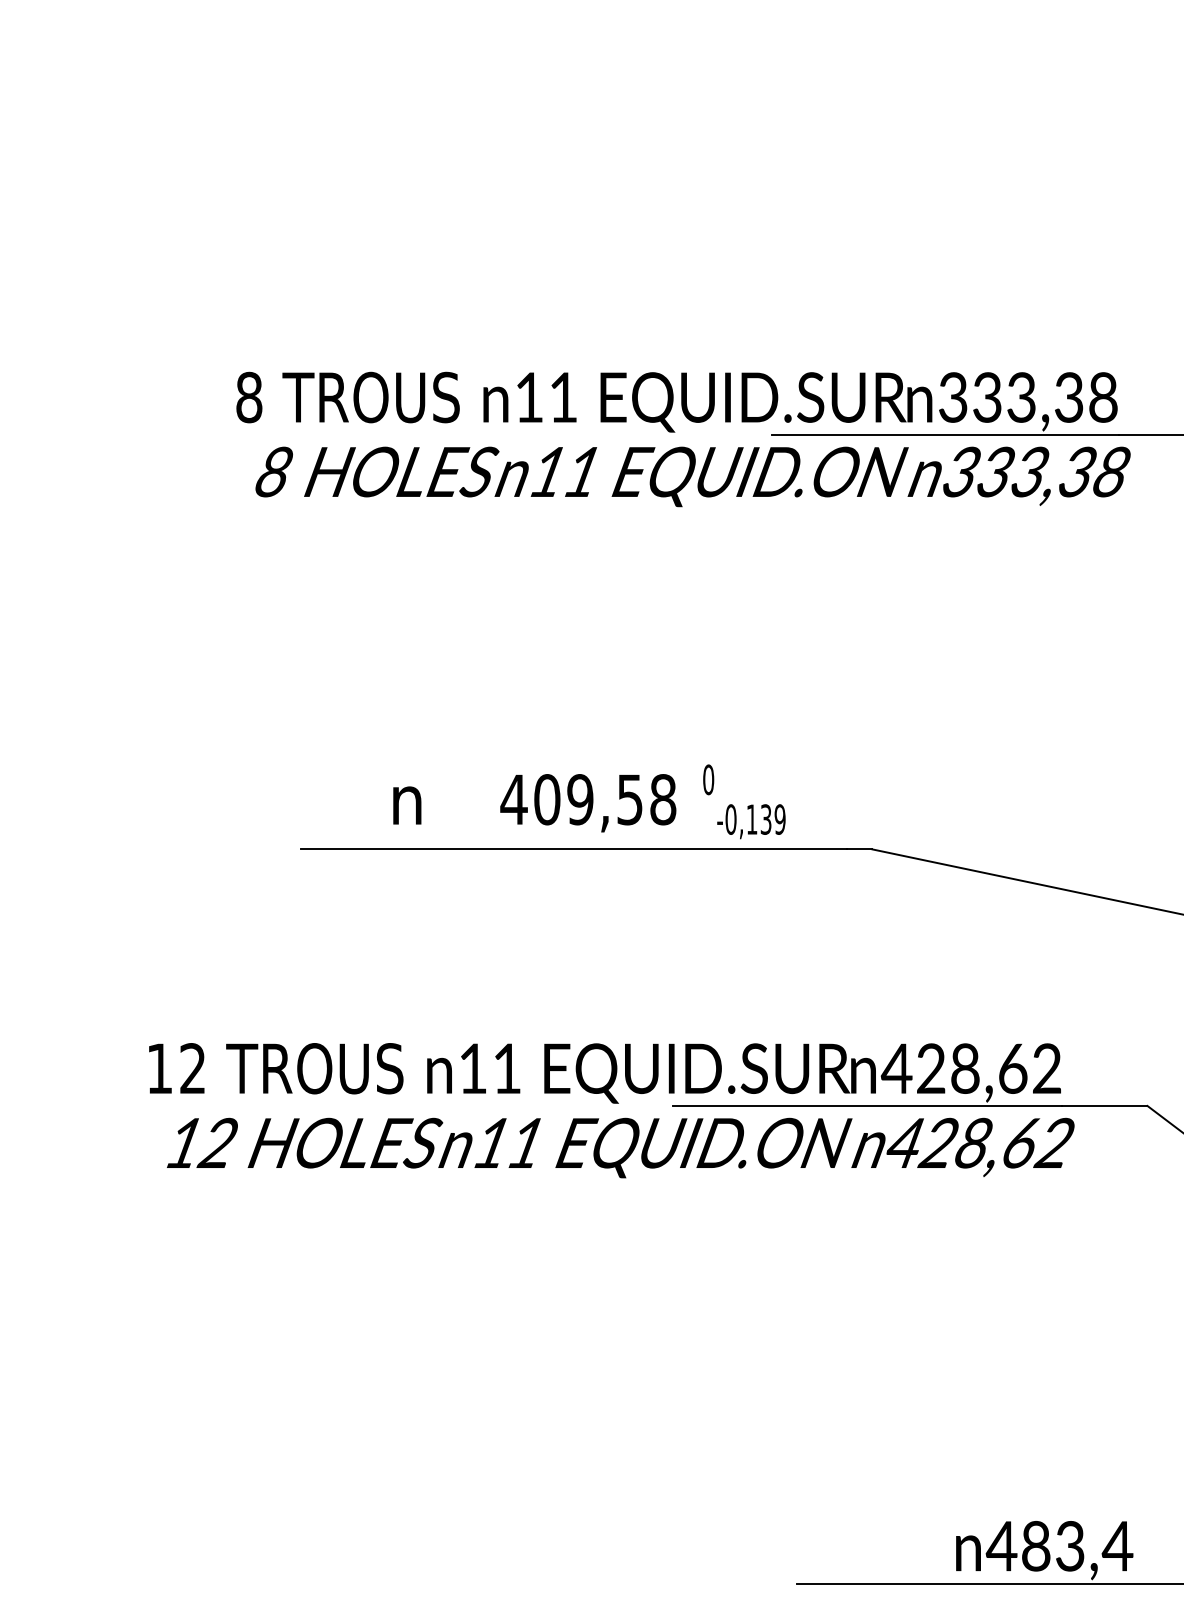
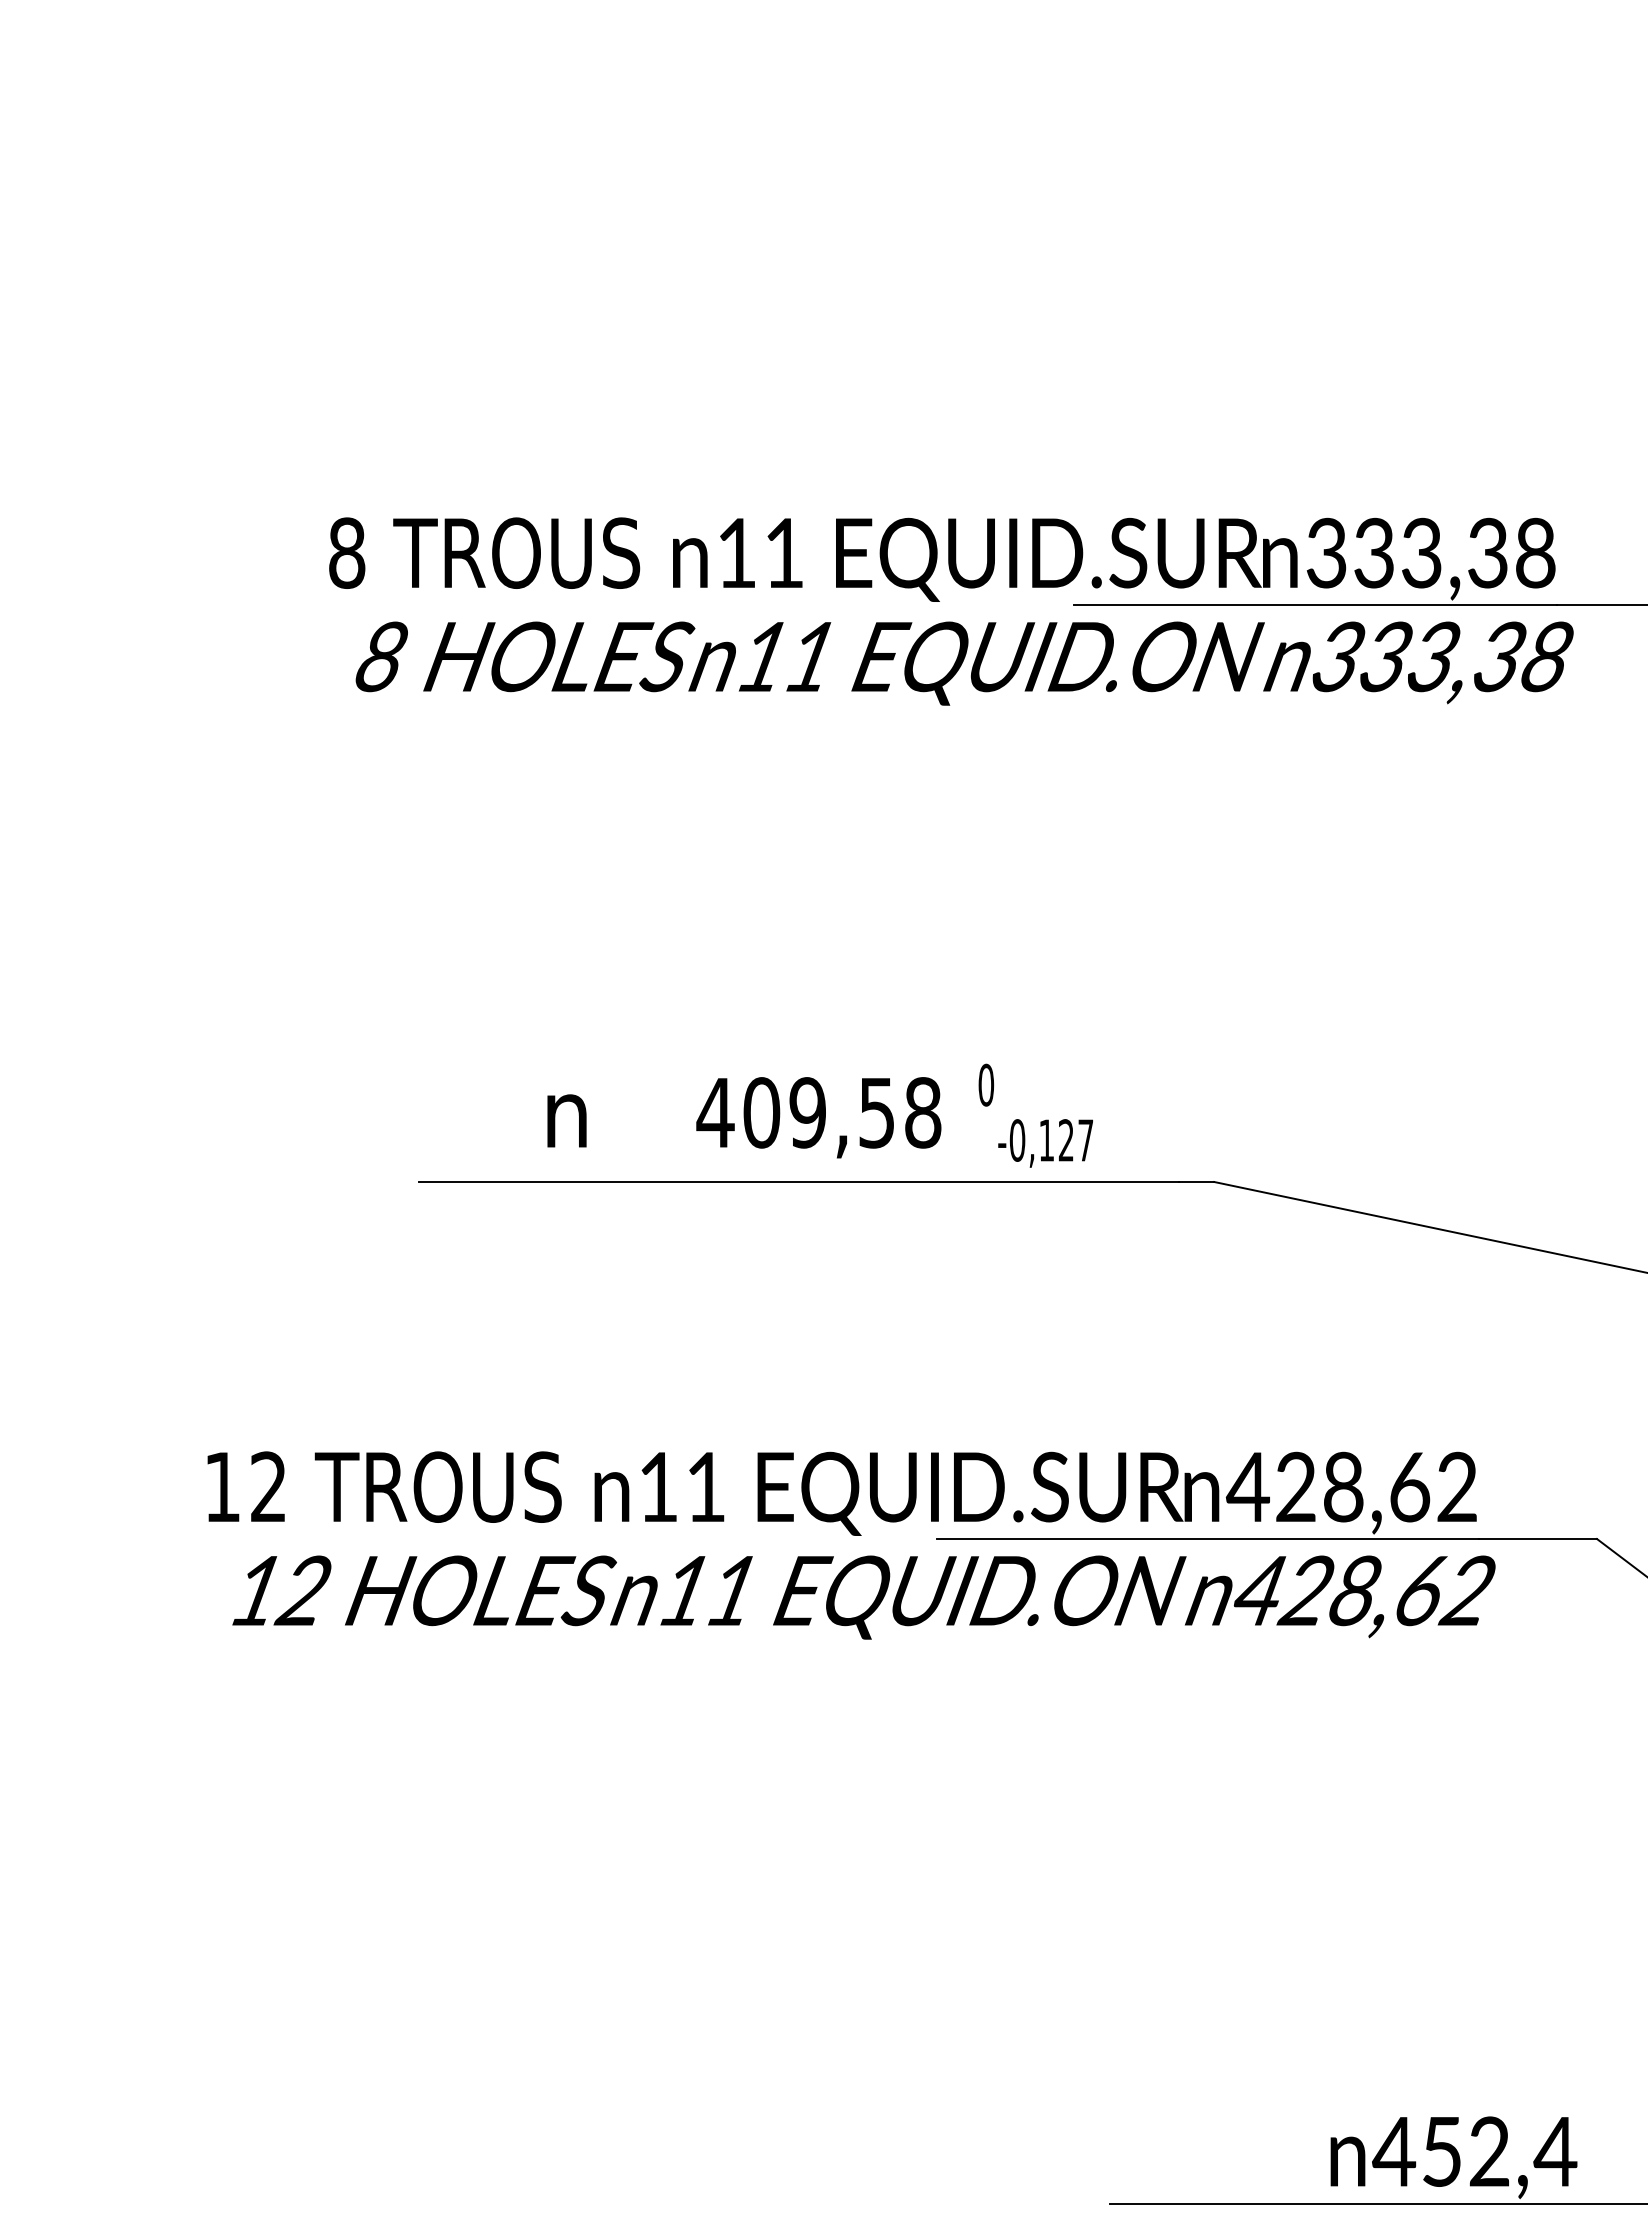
text: (772, 819) -> (1075, 1140), -0,139 -> -0,127
text: (1052, 1546) -> (1465, 2151), 483,4 -> 452,4

